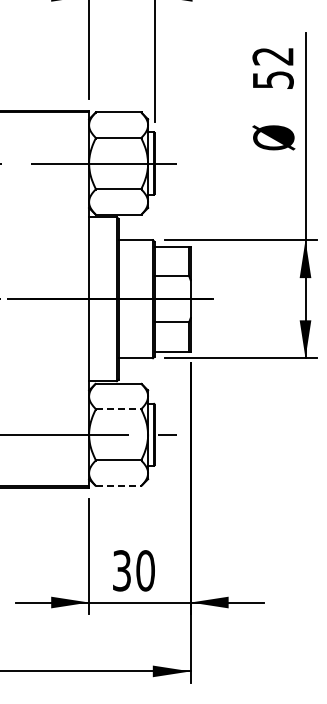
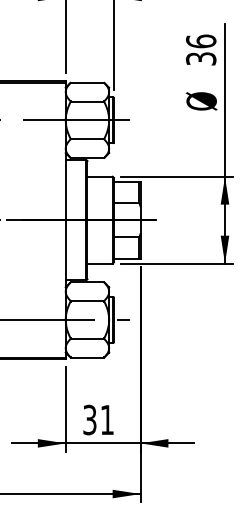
text: (272, 67) -> (200, 49), 52 -> 36
line: (118, 409) -> (87, 301), dashed -> solid
line: (118, 486) -> (87, 357), dashed -> solid
text: (145, 570) -> (107, 419), 30 -> 31

